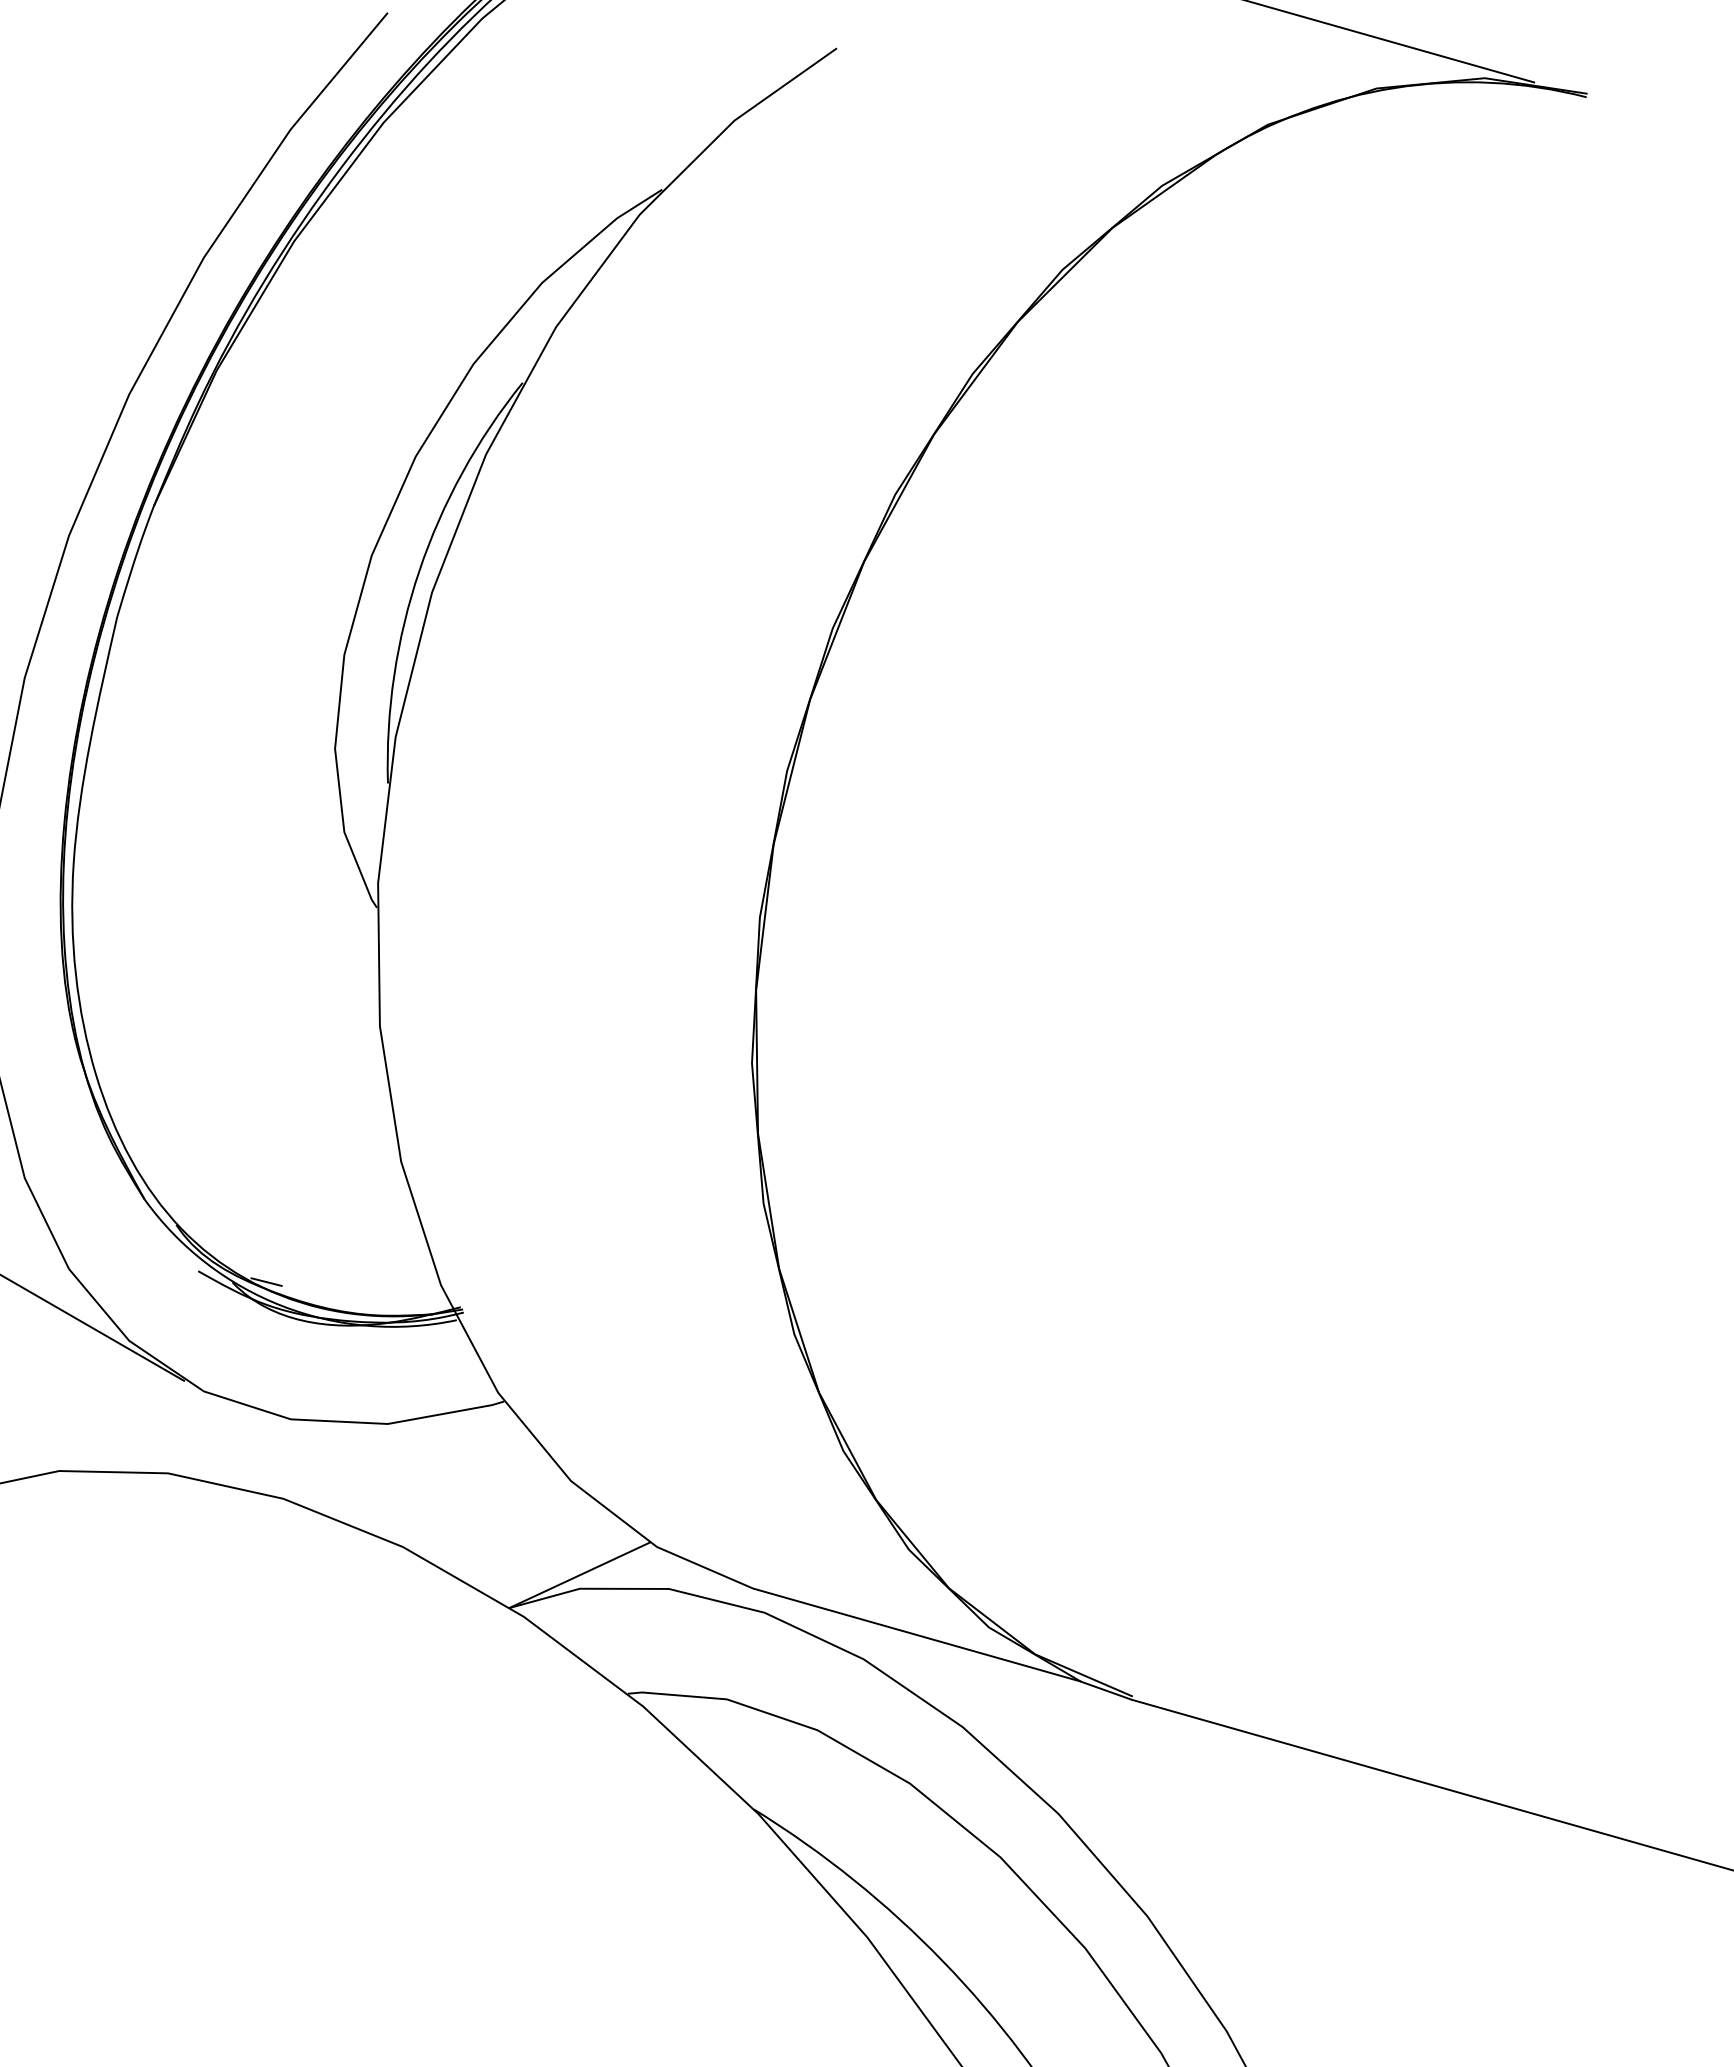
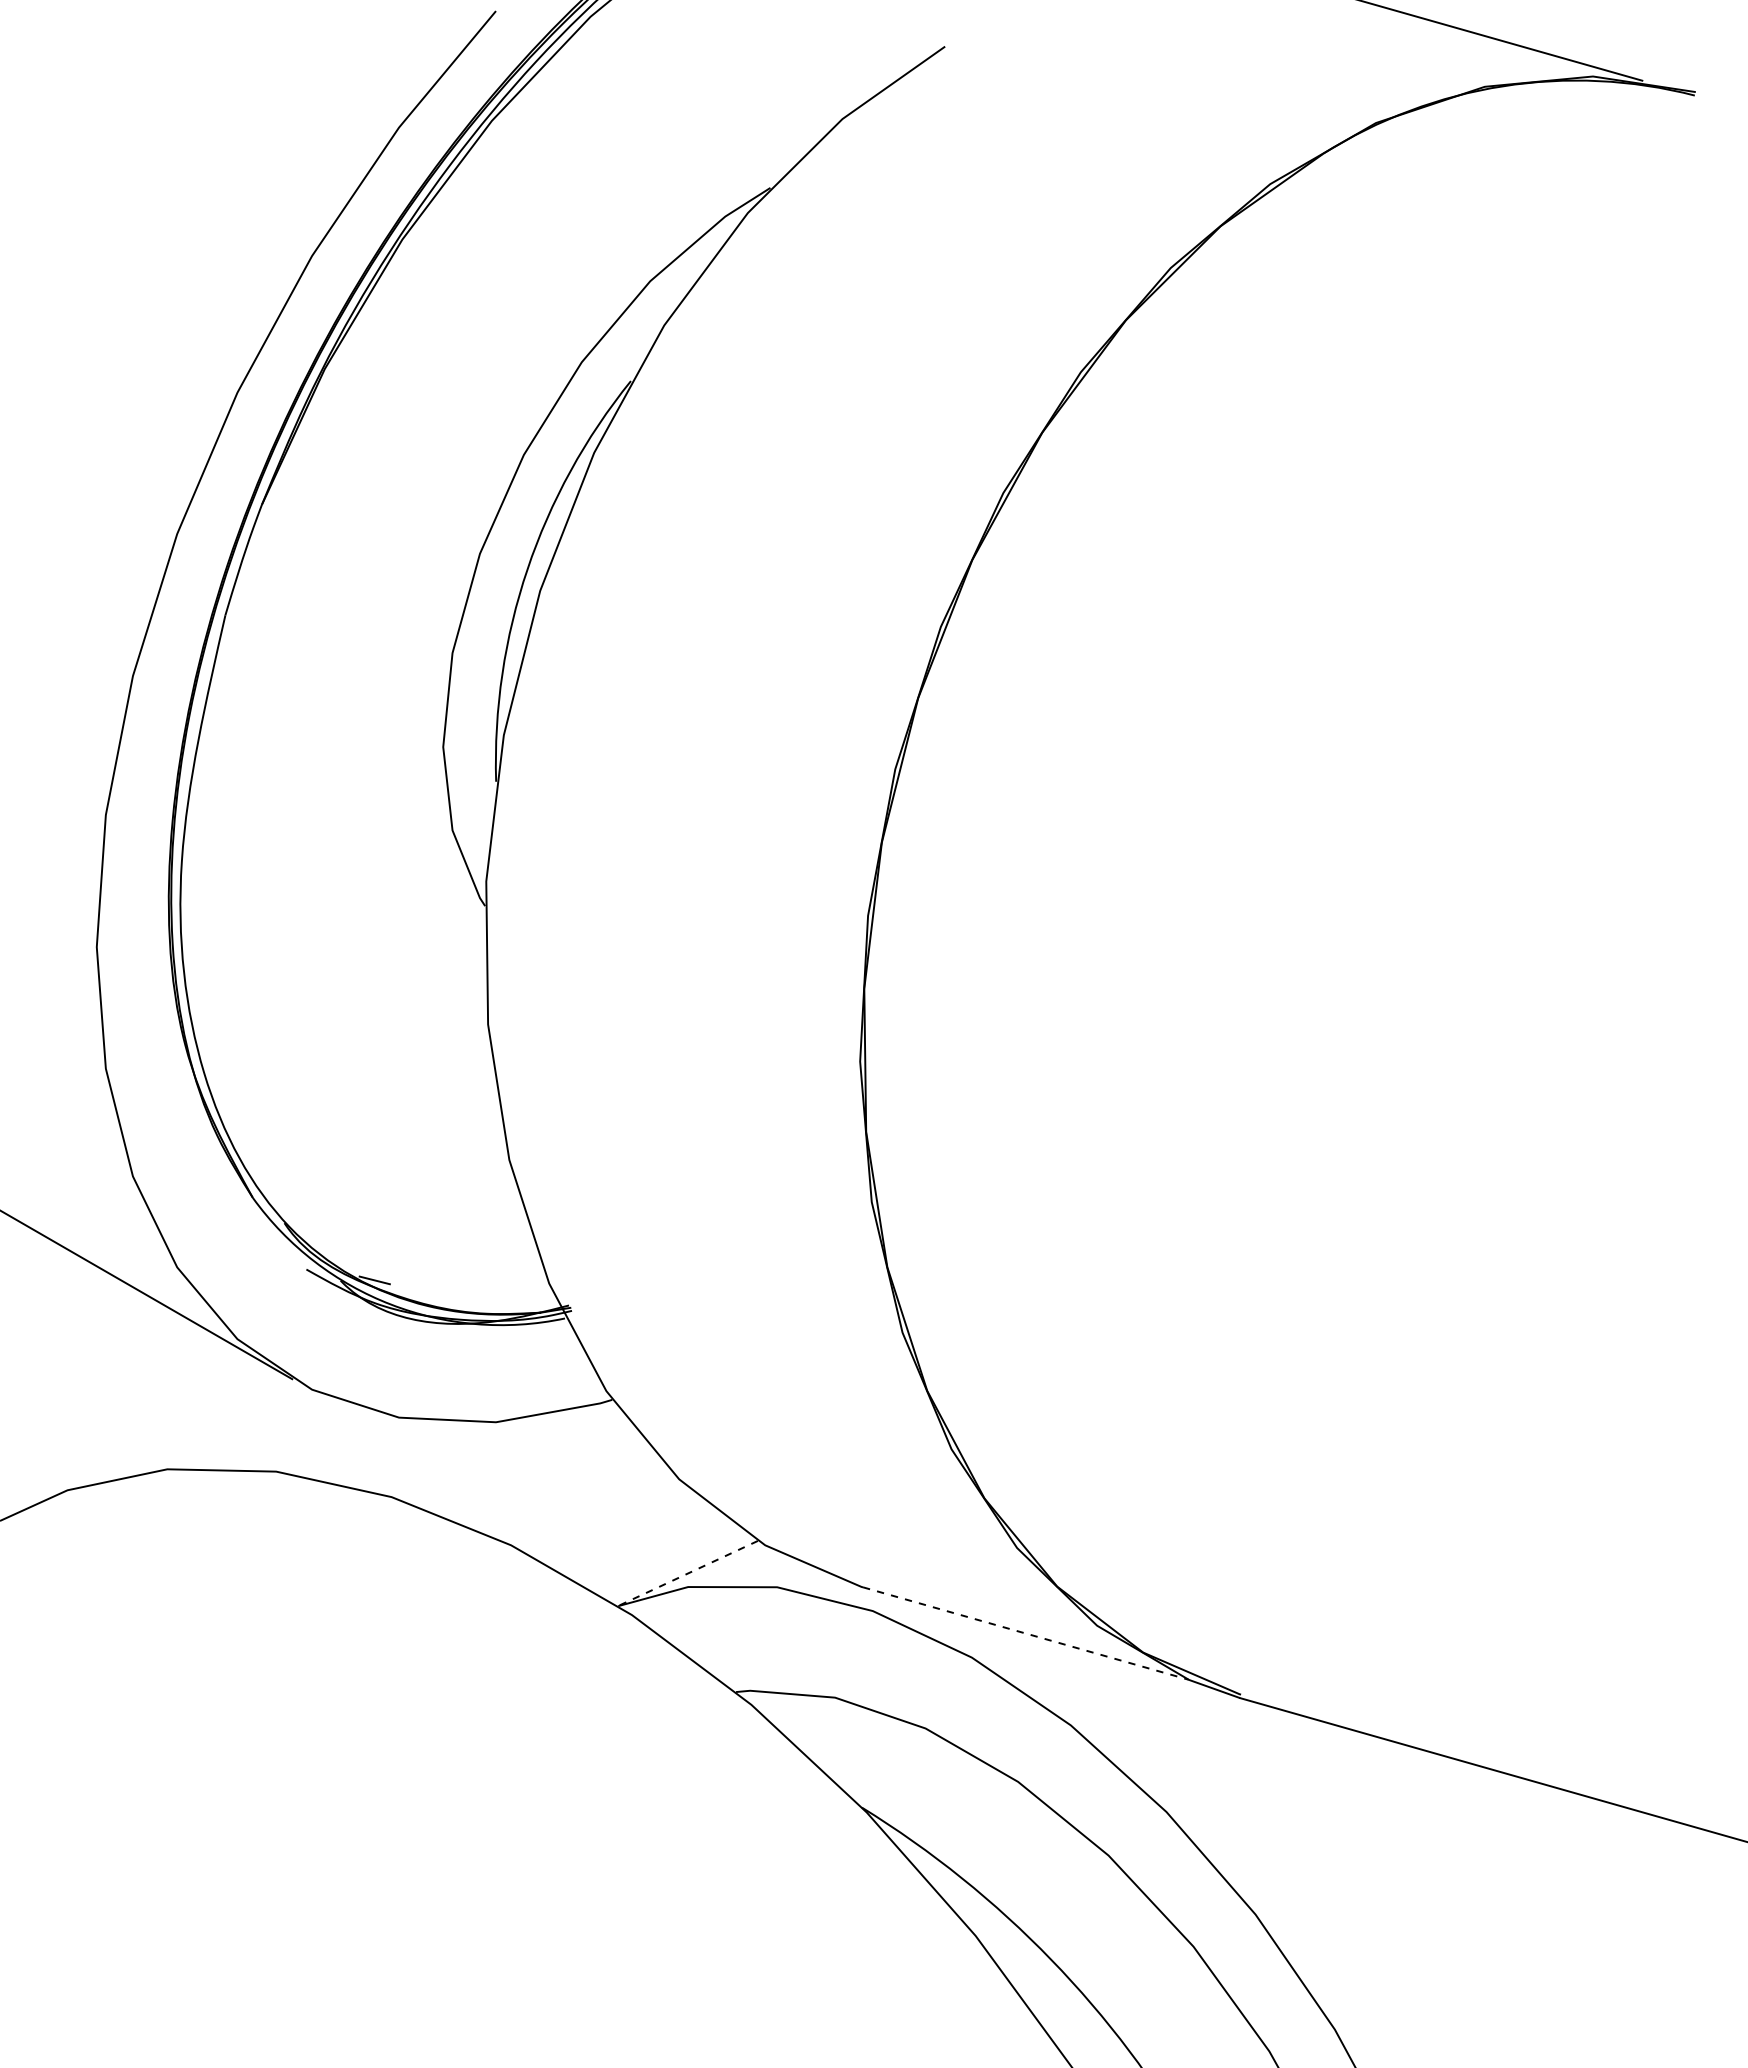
line: (579, 1575) -> (687, 1573), solid -> dashed
line: (918, 1635) -> (1026, 1633), solid -> dashed

